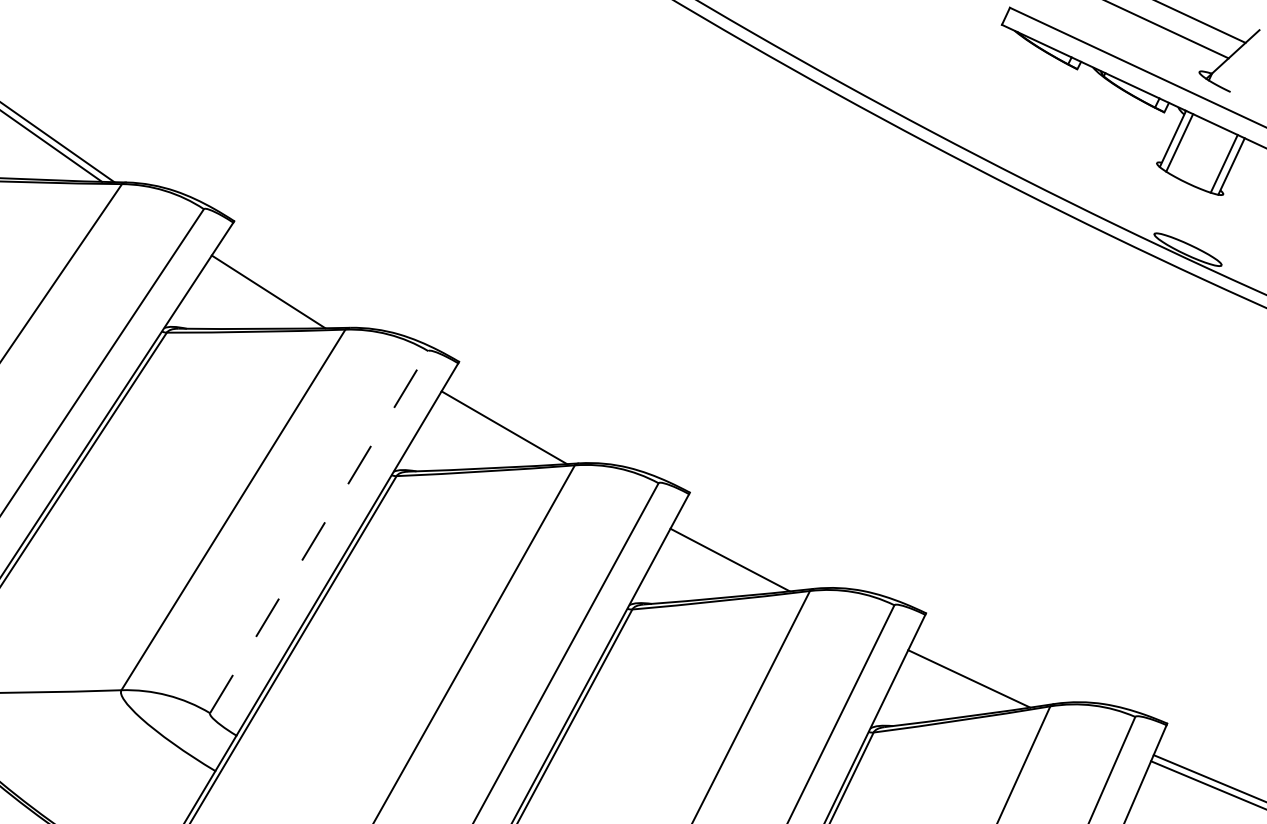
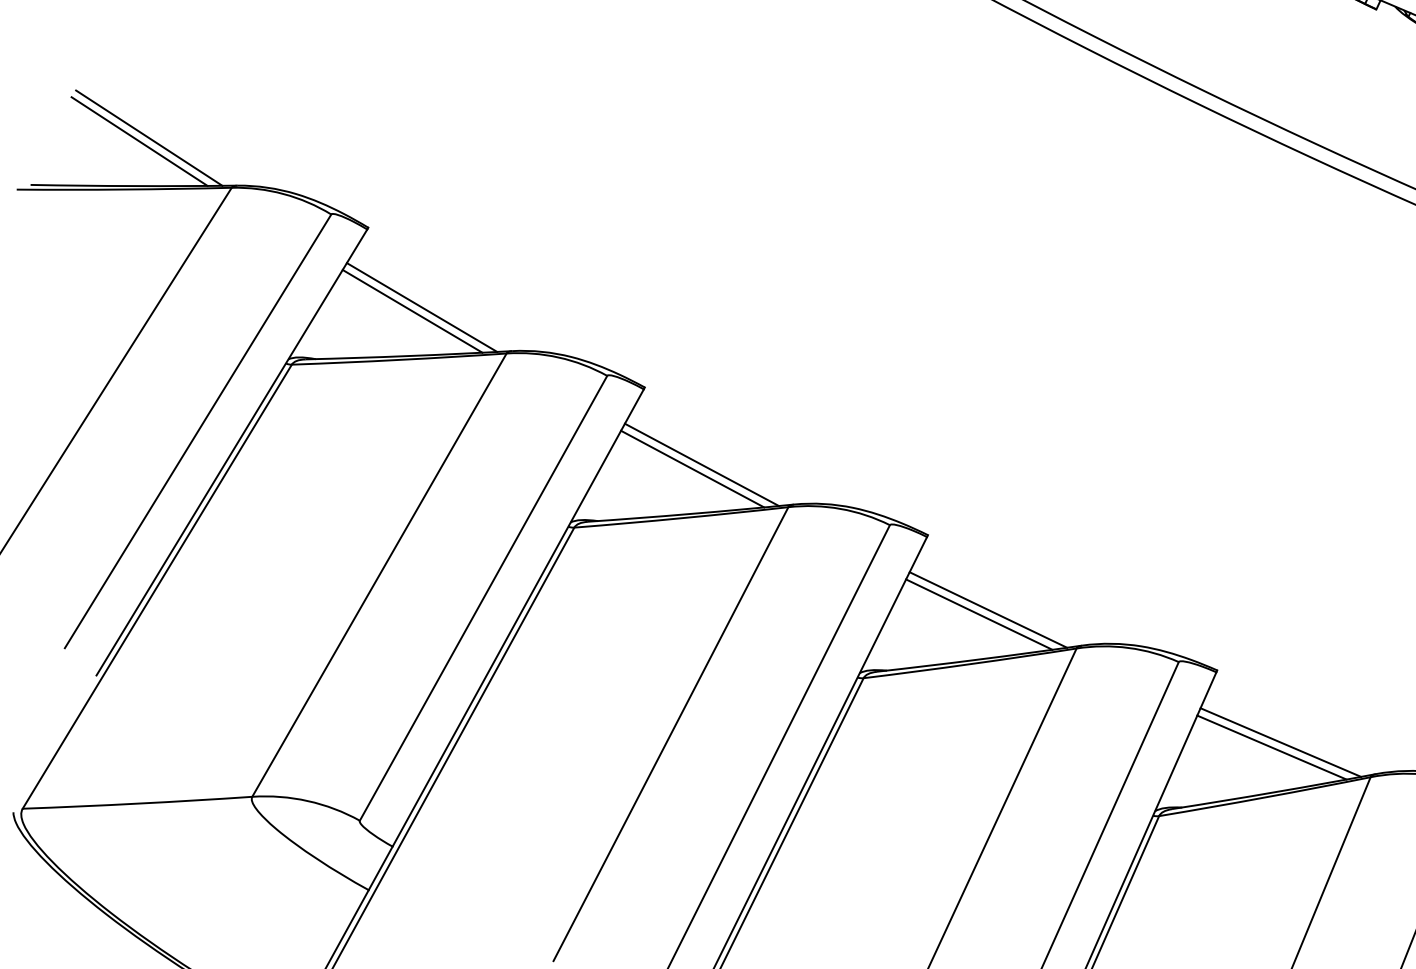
line: (276, 288) -> (421, 306), added
line: (496, 430) -> (692, 468), added
line: (319, 531) -> (483, 597), dashed -> solid
line: (737, 556) -> (987, 610), added
line: (976, 674) -> (1280, 741), added

